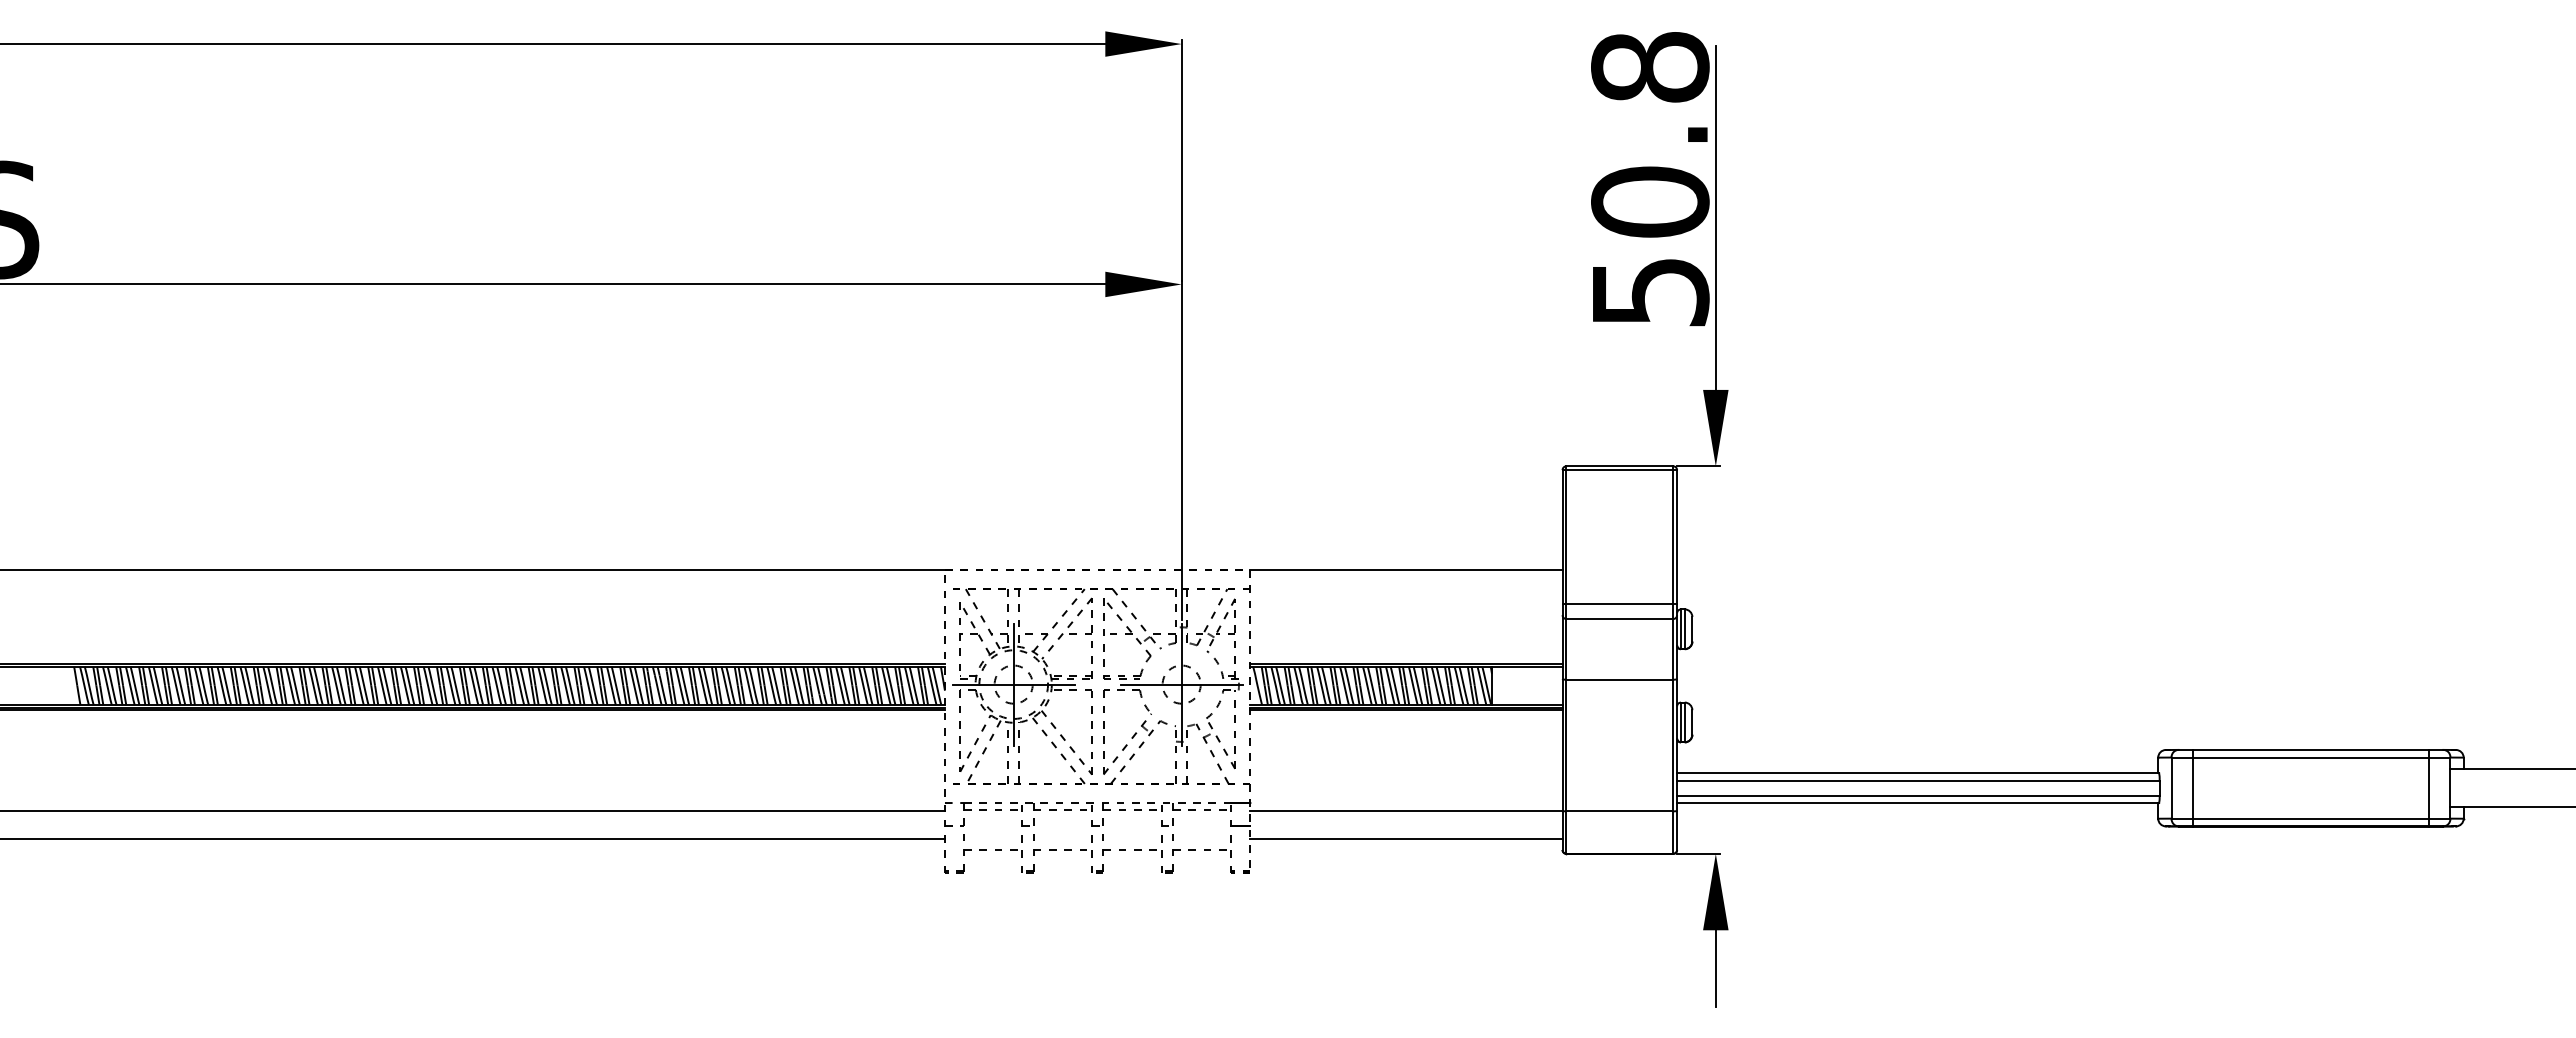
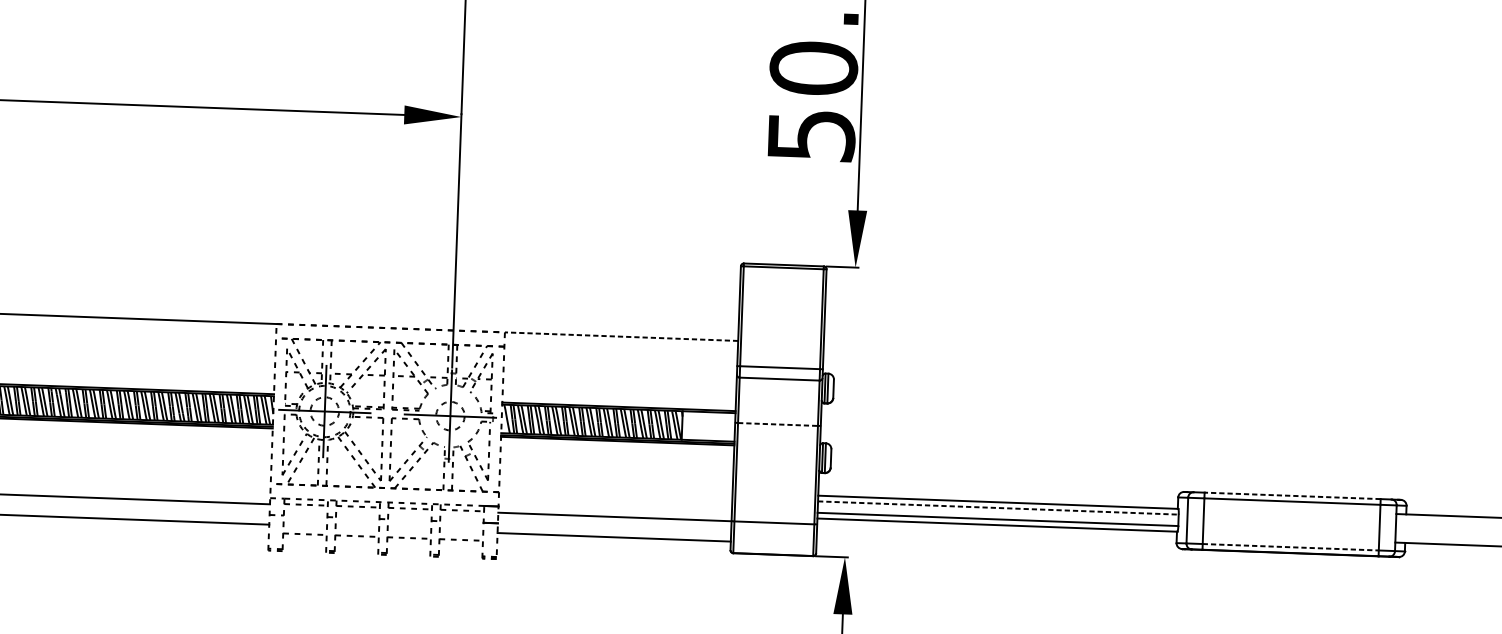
line: (1406, 570) -> (621, 337), solid -> dashed
line: (1620, 679) -> (778, 424), solid -> dashed
line: (2310, 749) -> (1292, 495), solid -> dashed
line: (1918, 780) -> (998, 507), solid -> dashed
line: (2310, 818) -> (1290, 547), solid -> dashed

